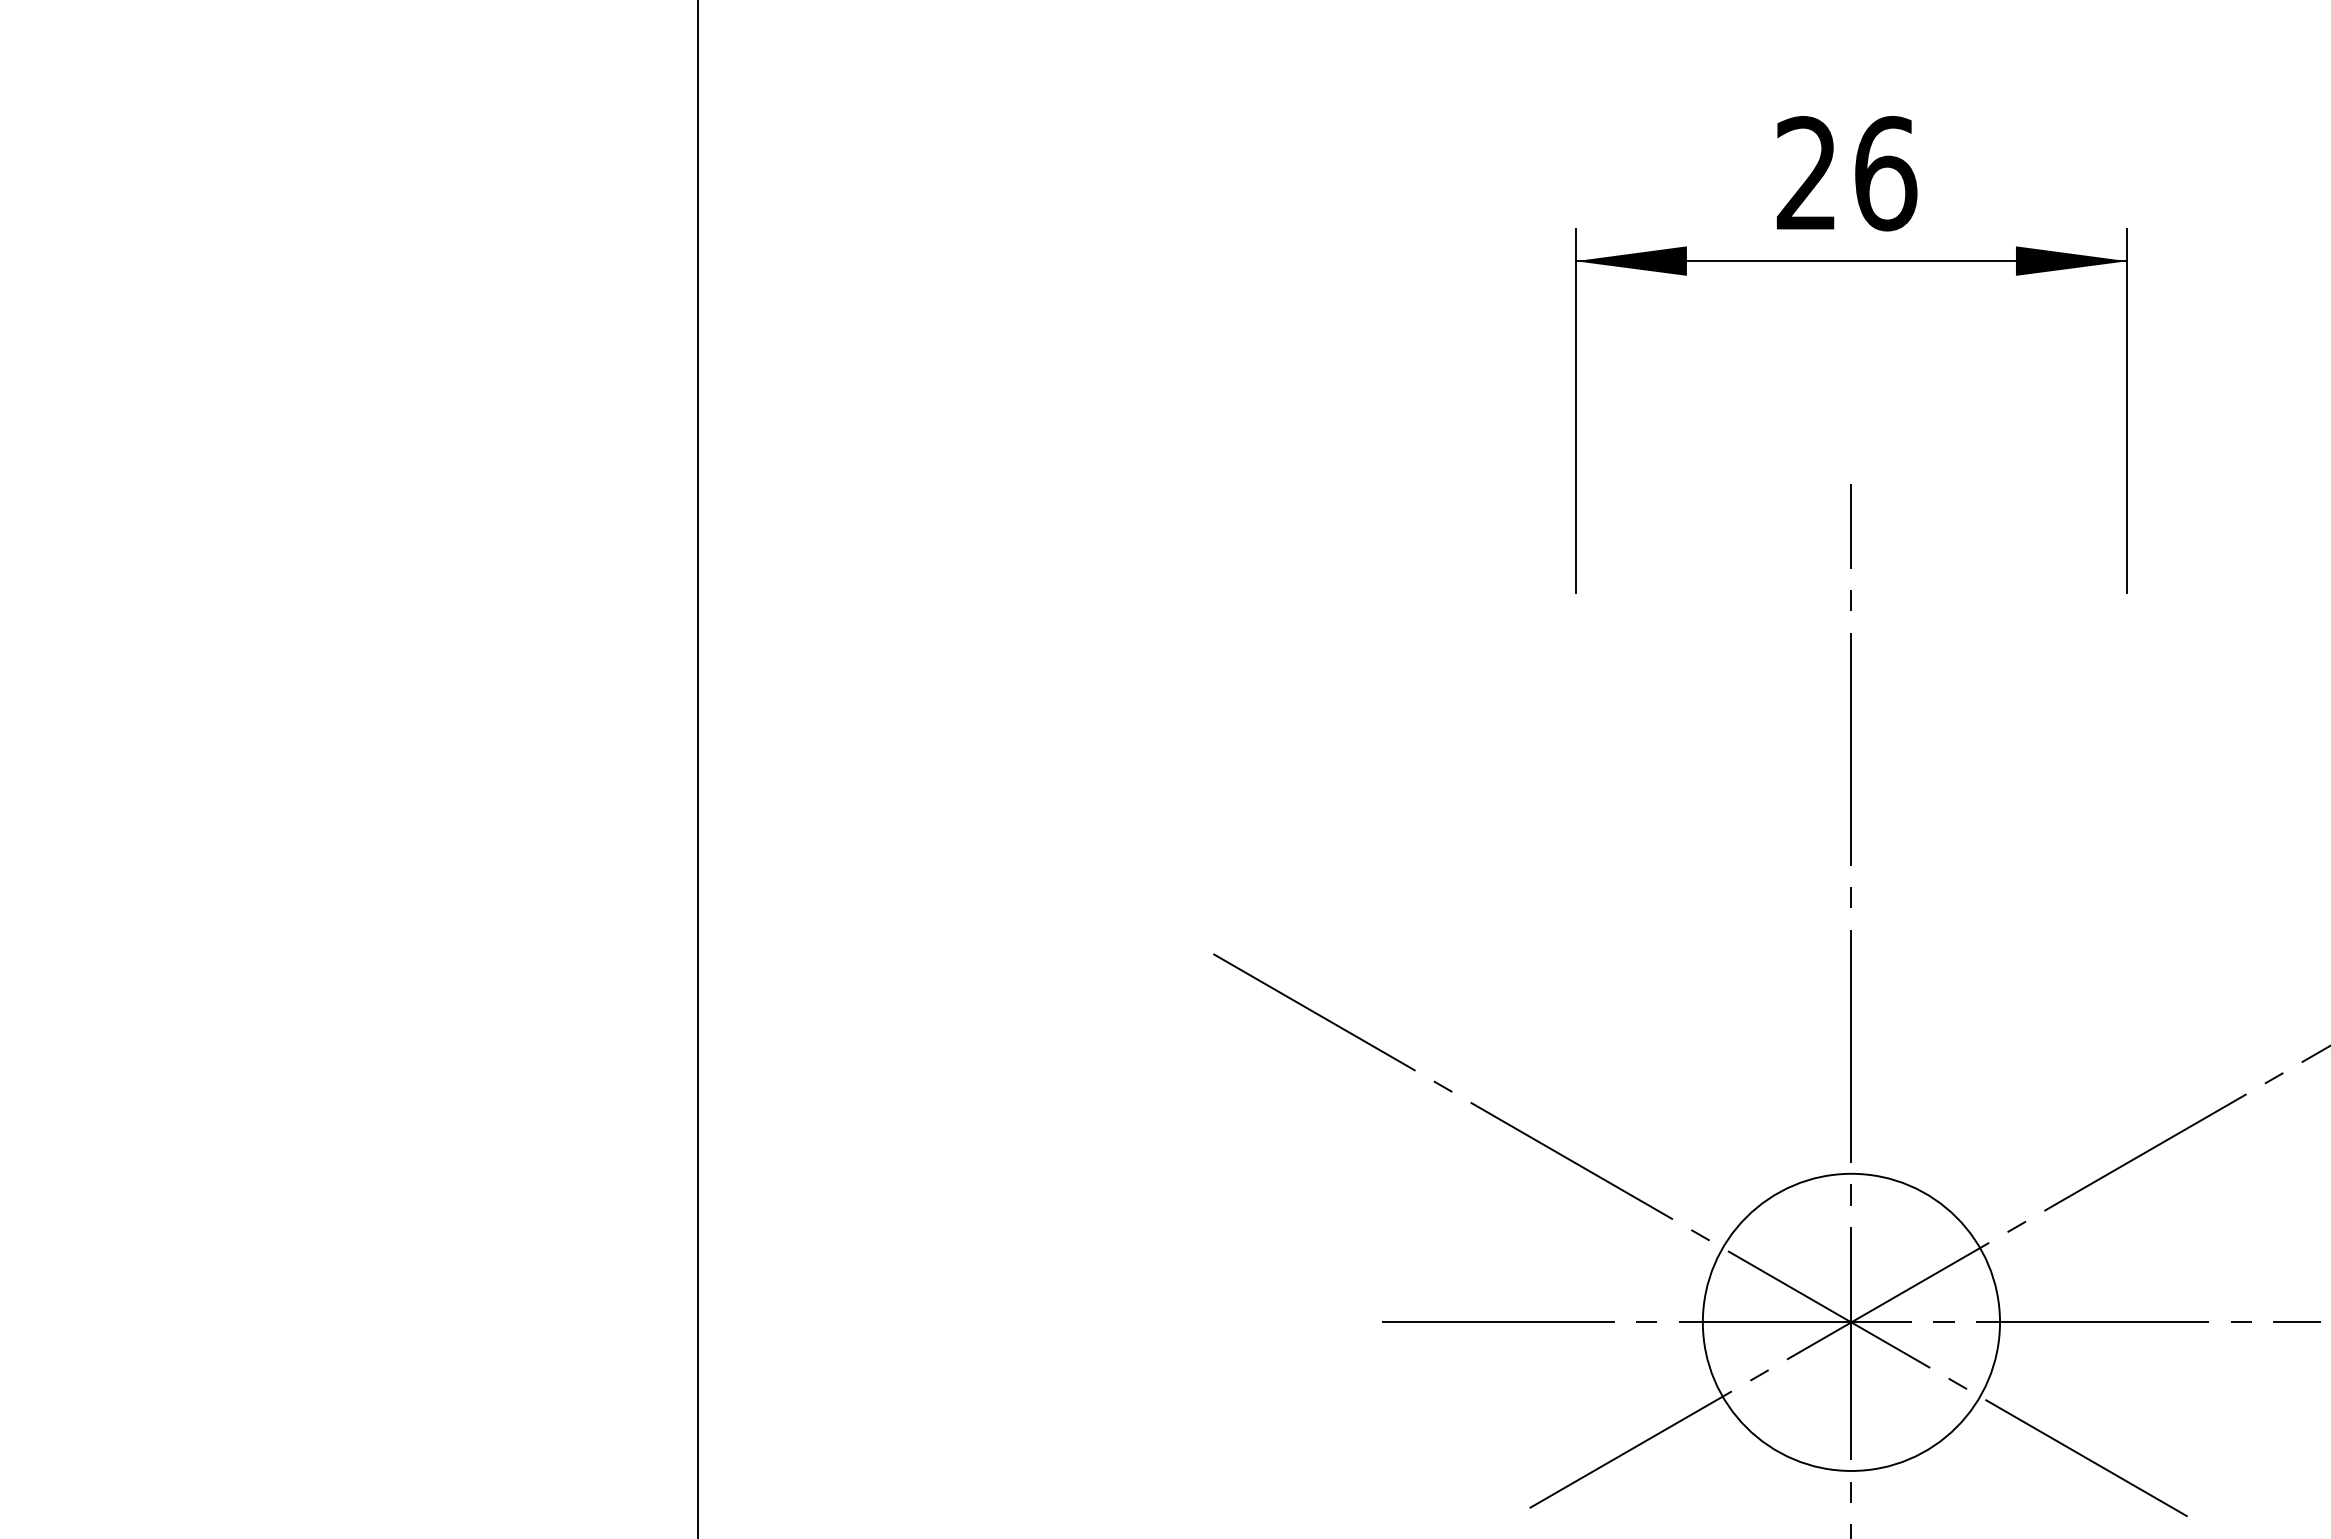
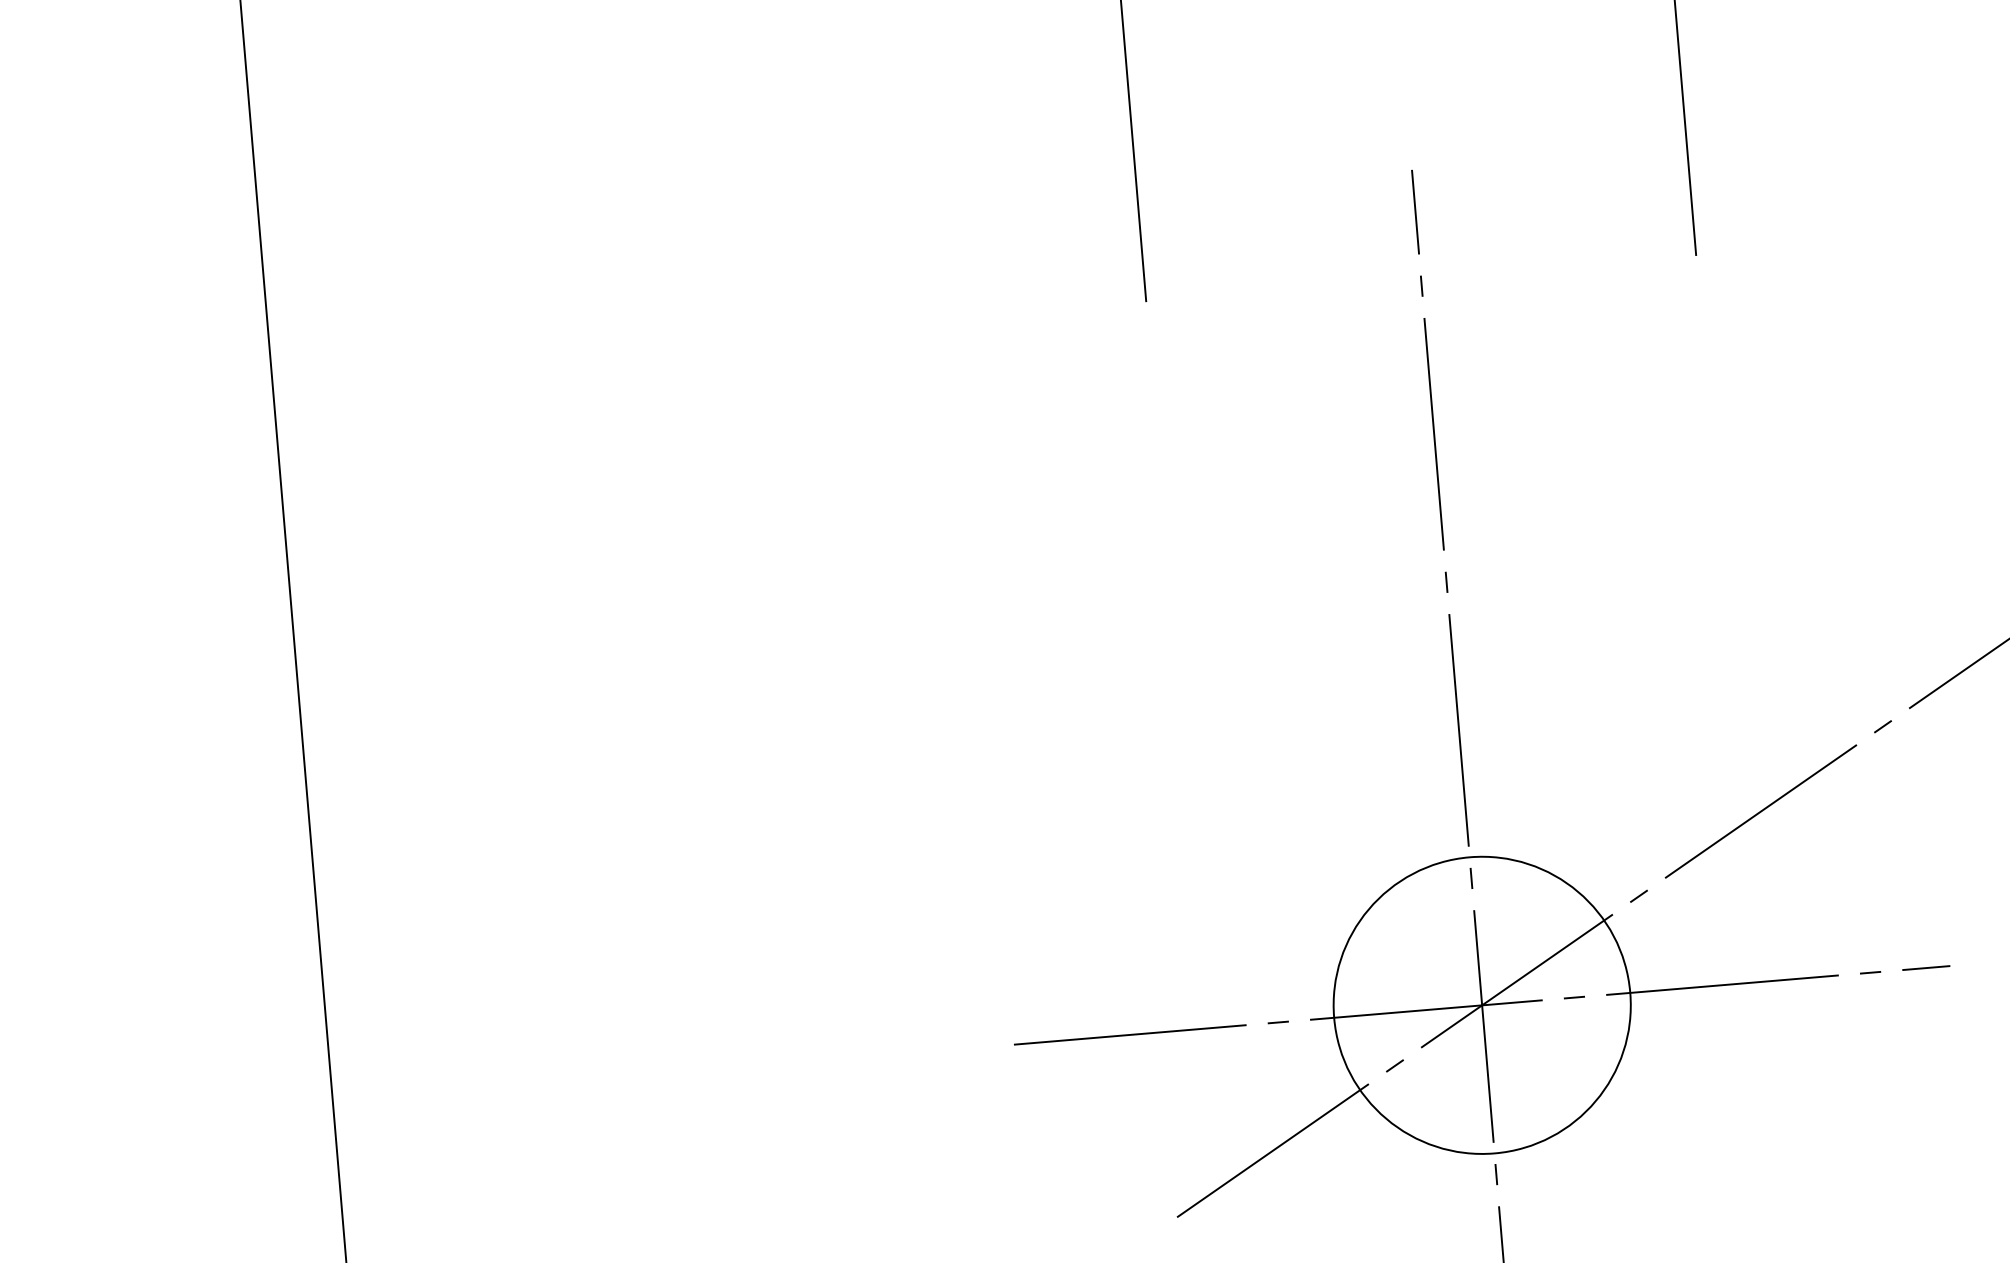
line: (1692, 1230) -> (1316, 927), removed

